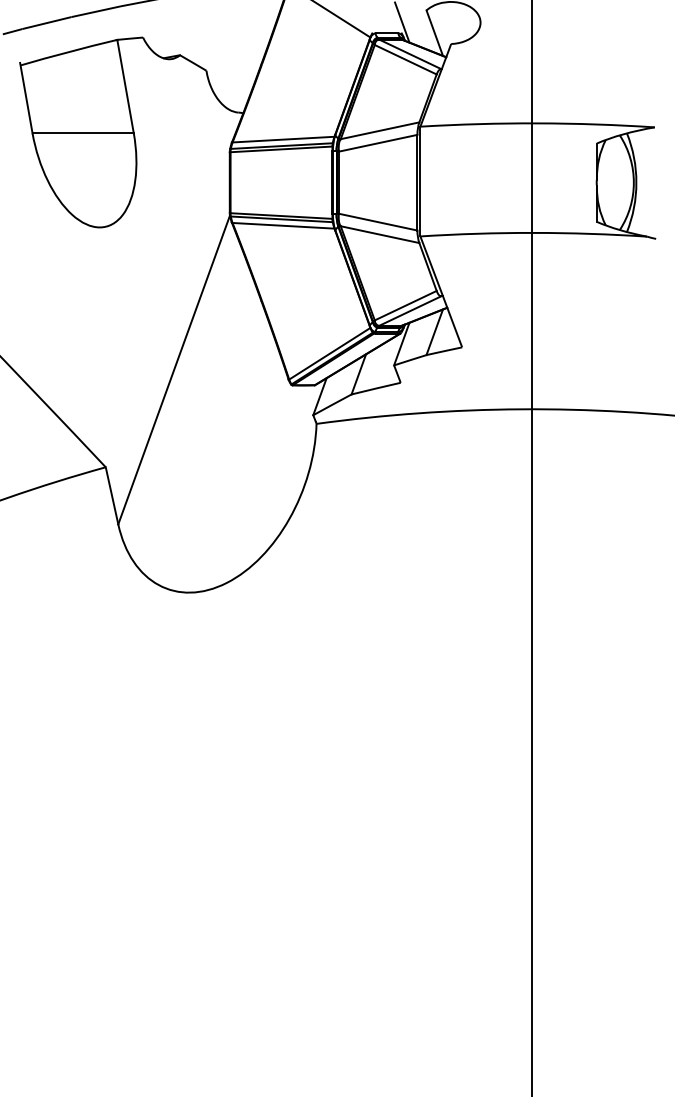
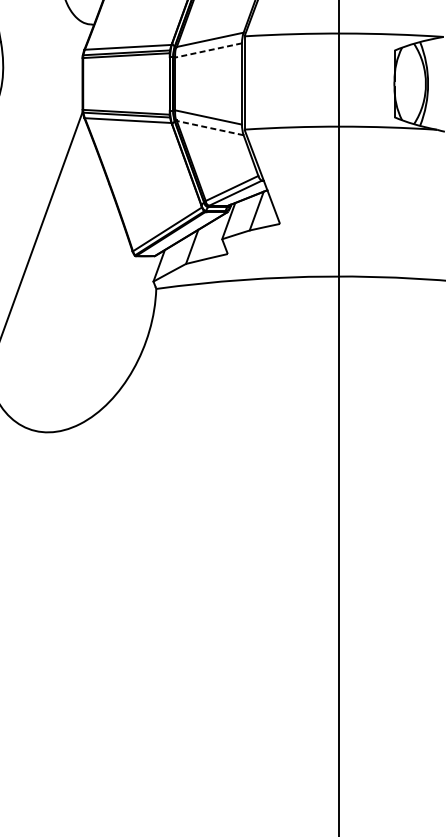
line: (377, 143) -> (208, 50), solid -> dashed
line: (379, 234) -> (209, 127), solid -> dashed

